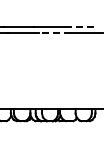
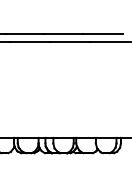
line: (81, 26) -> (103, 33), dashed -> solid
line: (54, 33) -> (69, 42), dashed -> solid

